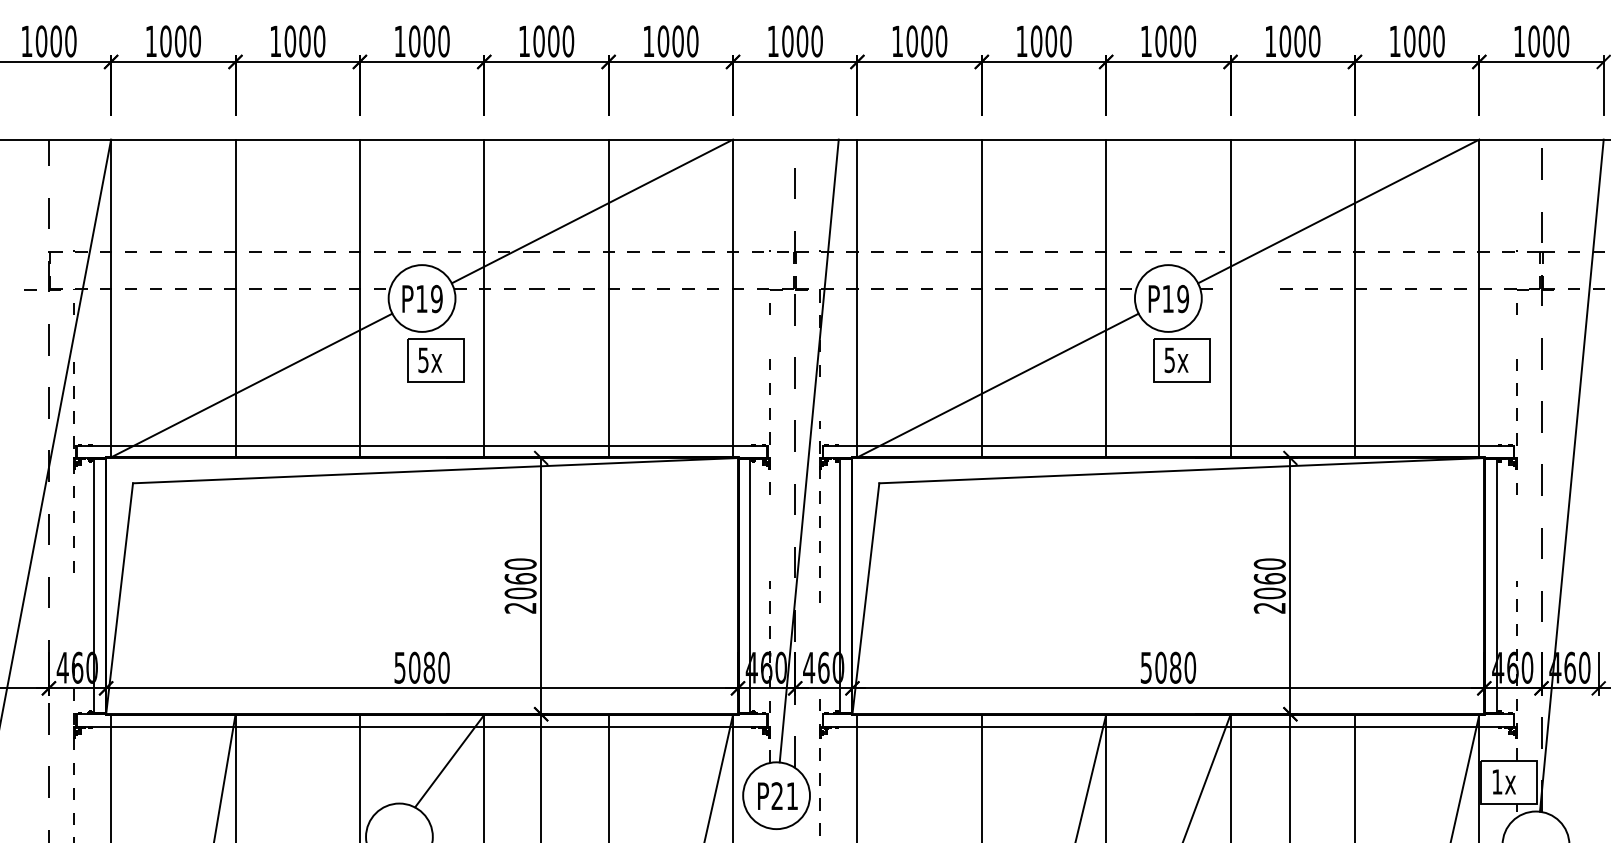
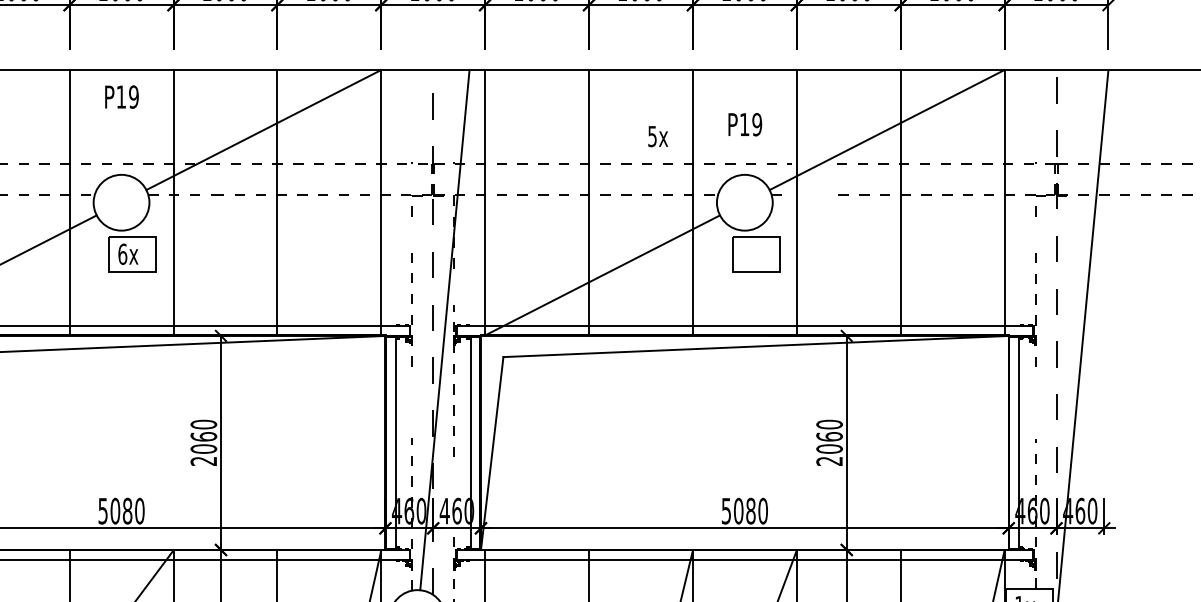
text: (422, 299) -> (121, 97), moved
text: (1168, 299) -> (744, 125), moved
text: (423, 360) -> (122, 254), 5x -> 6x
text: (1176, 360) -> (658, 136), moved

